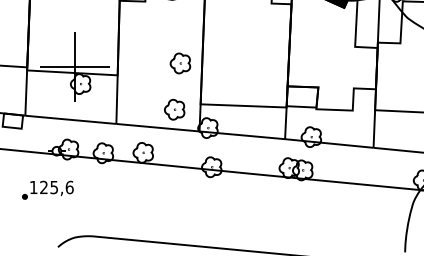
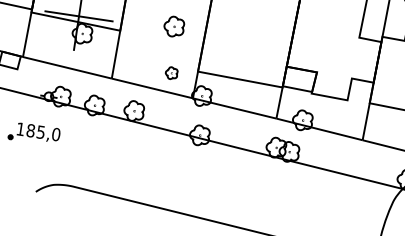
part: (180, 63) -> (174, 26), moved
part: (174, 109) -> (171, 72), size x0.6
text: (56, 187) -> (43, 132), 125,6 -> 185,0

